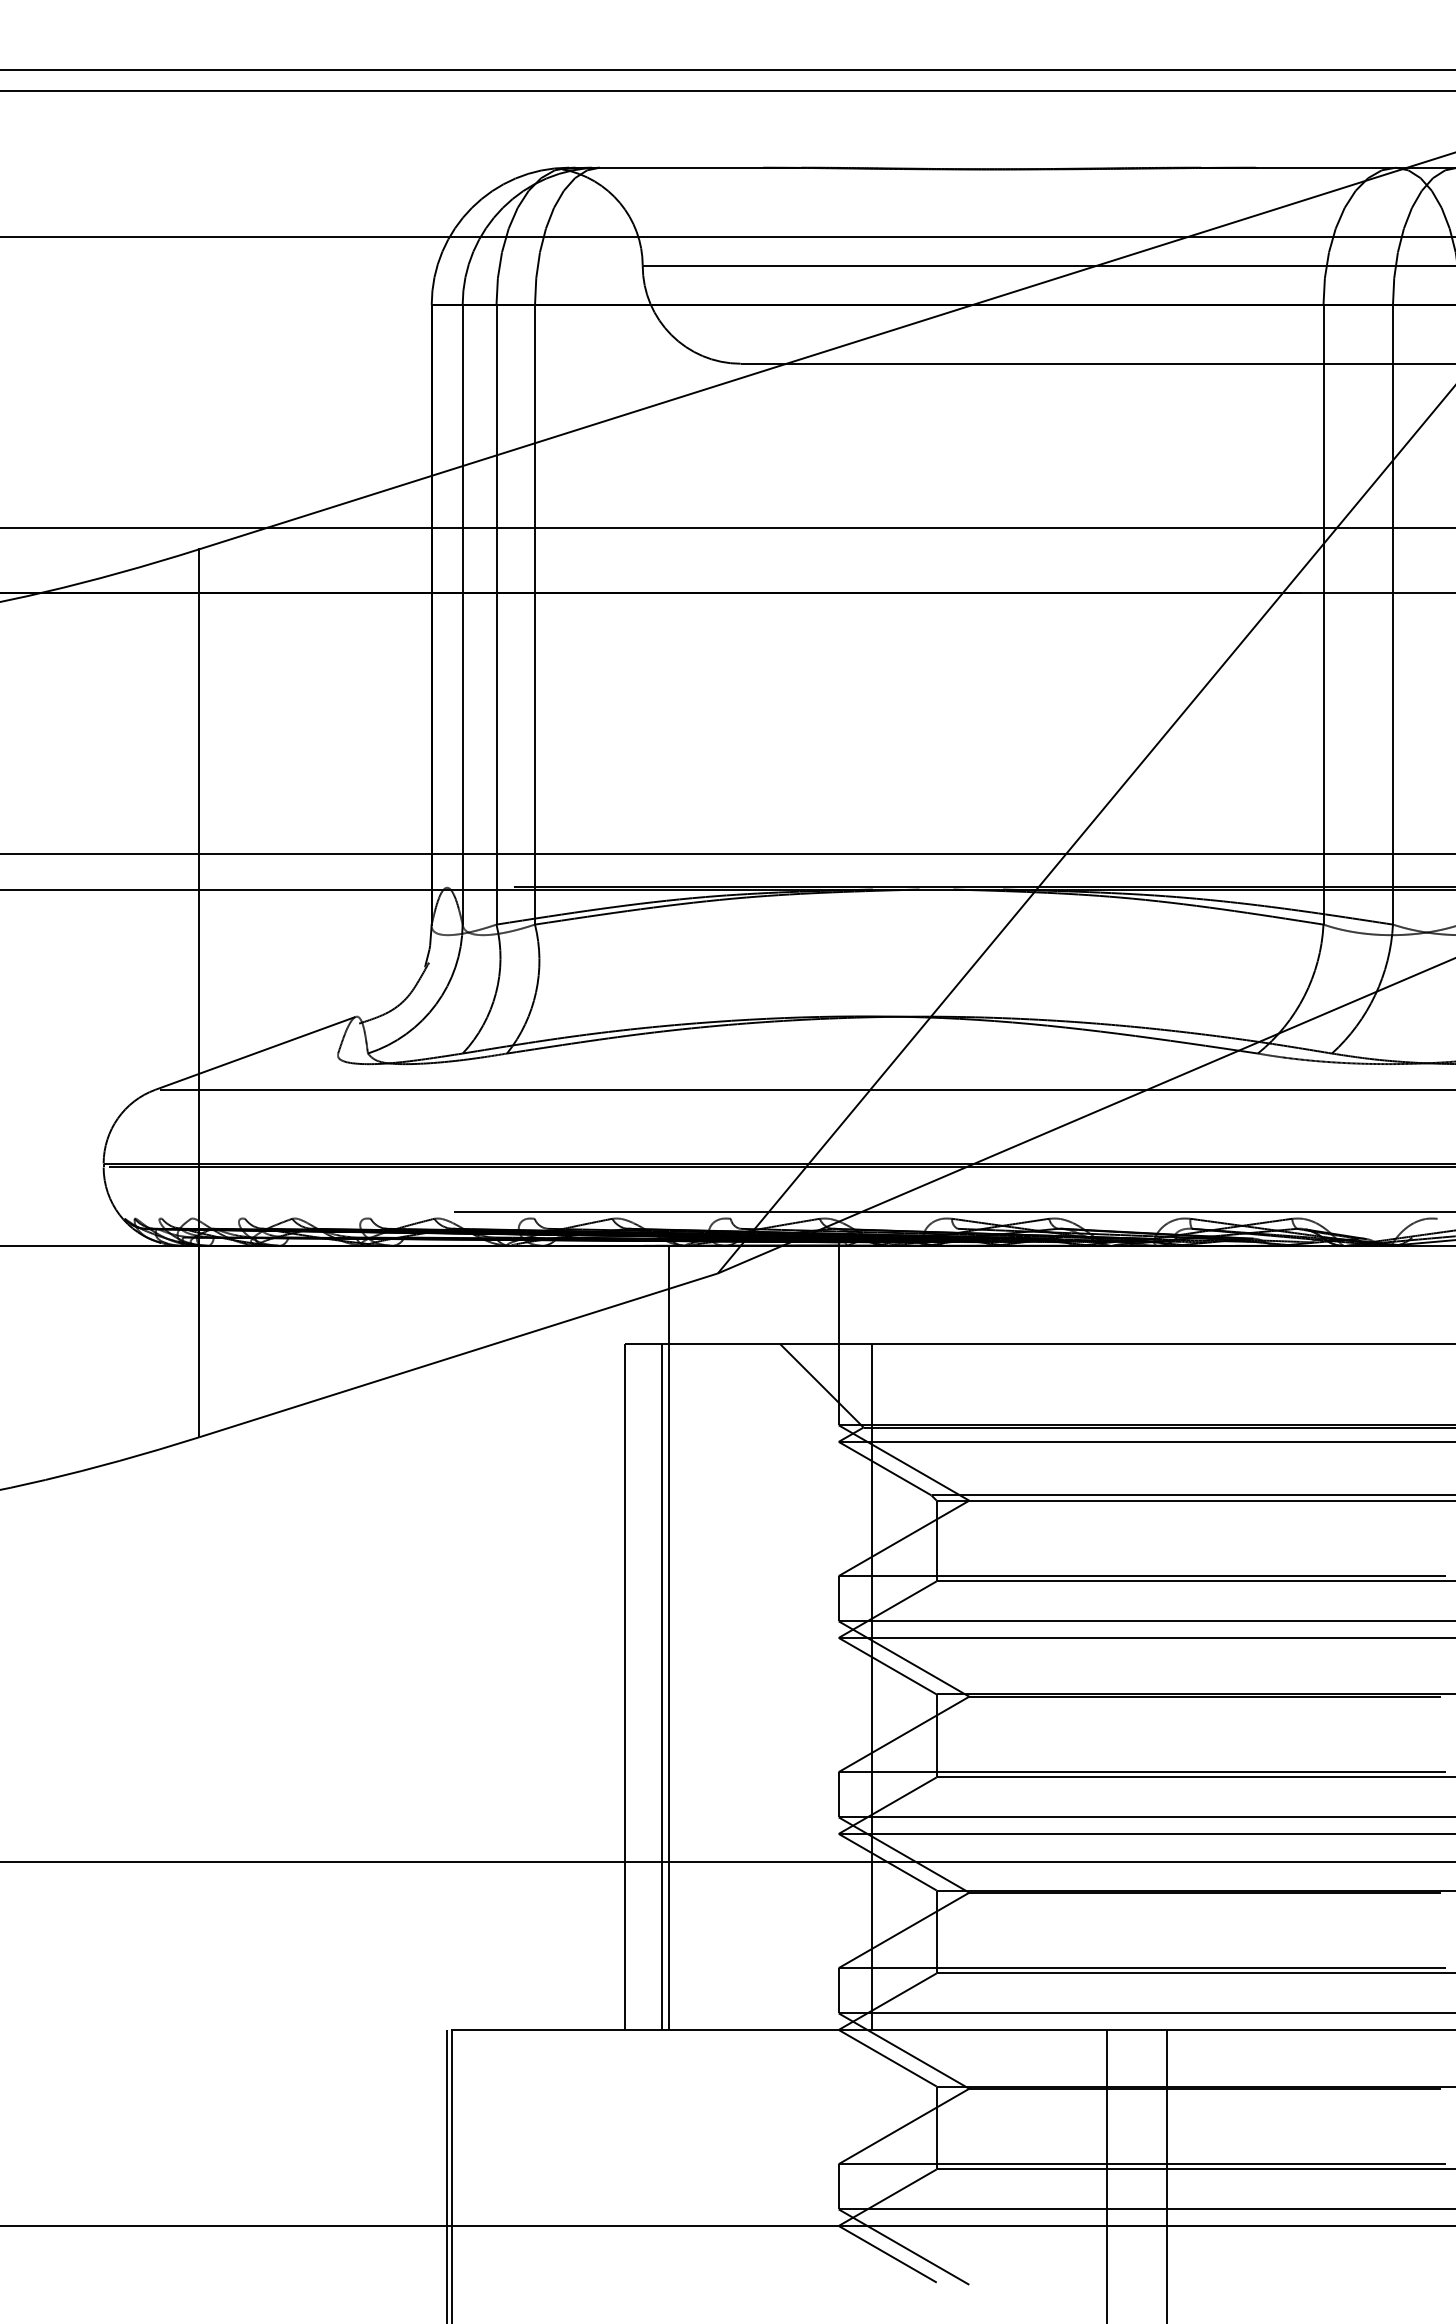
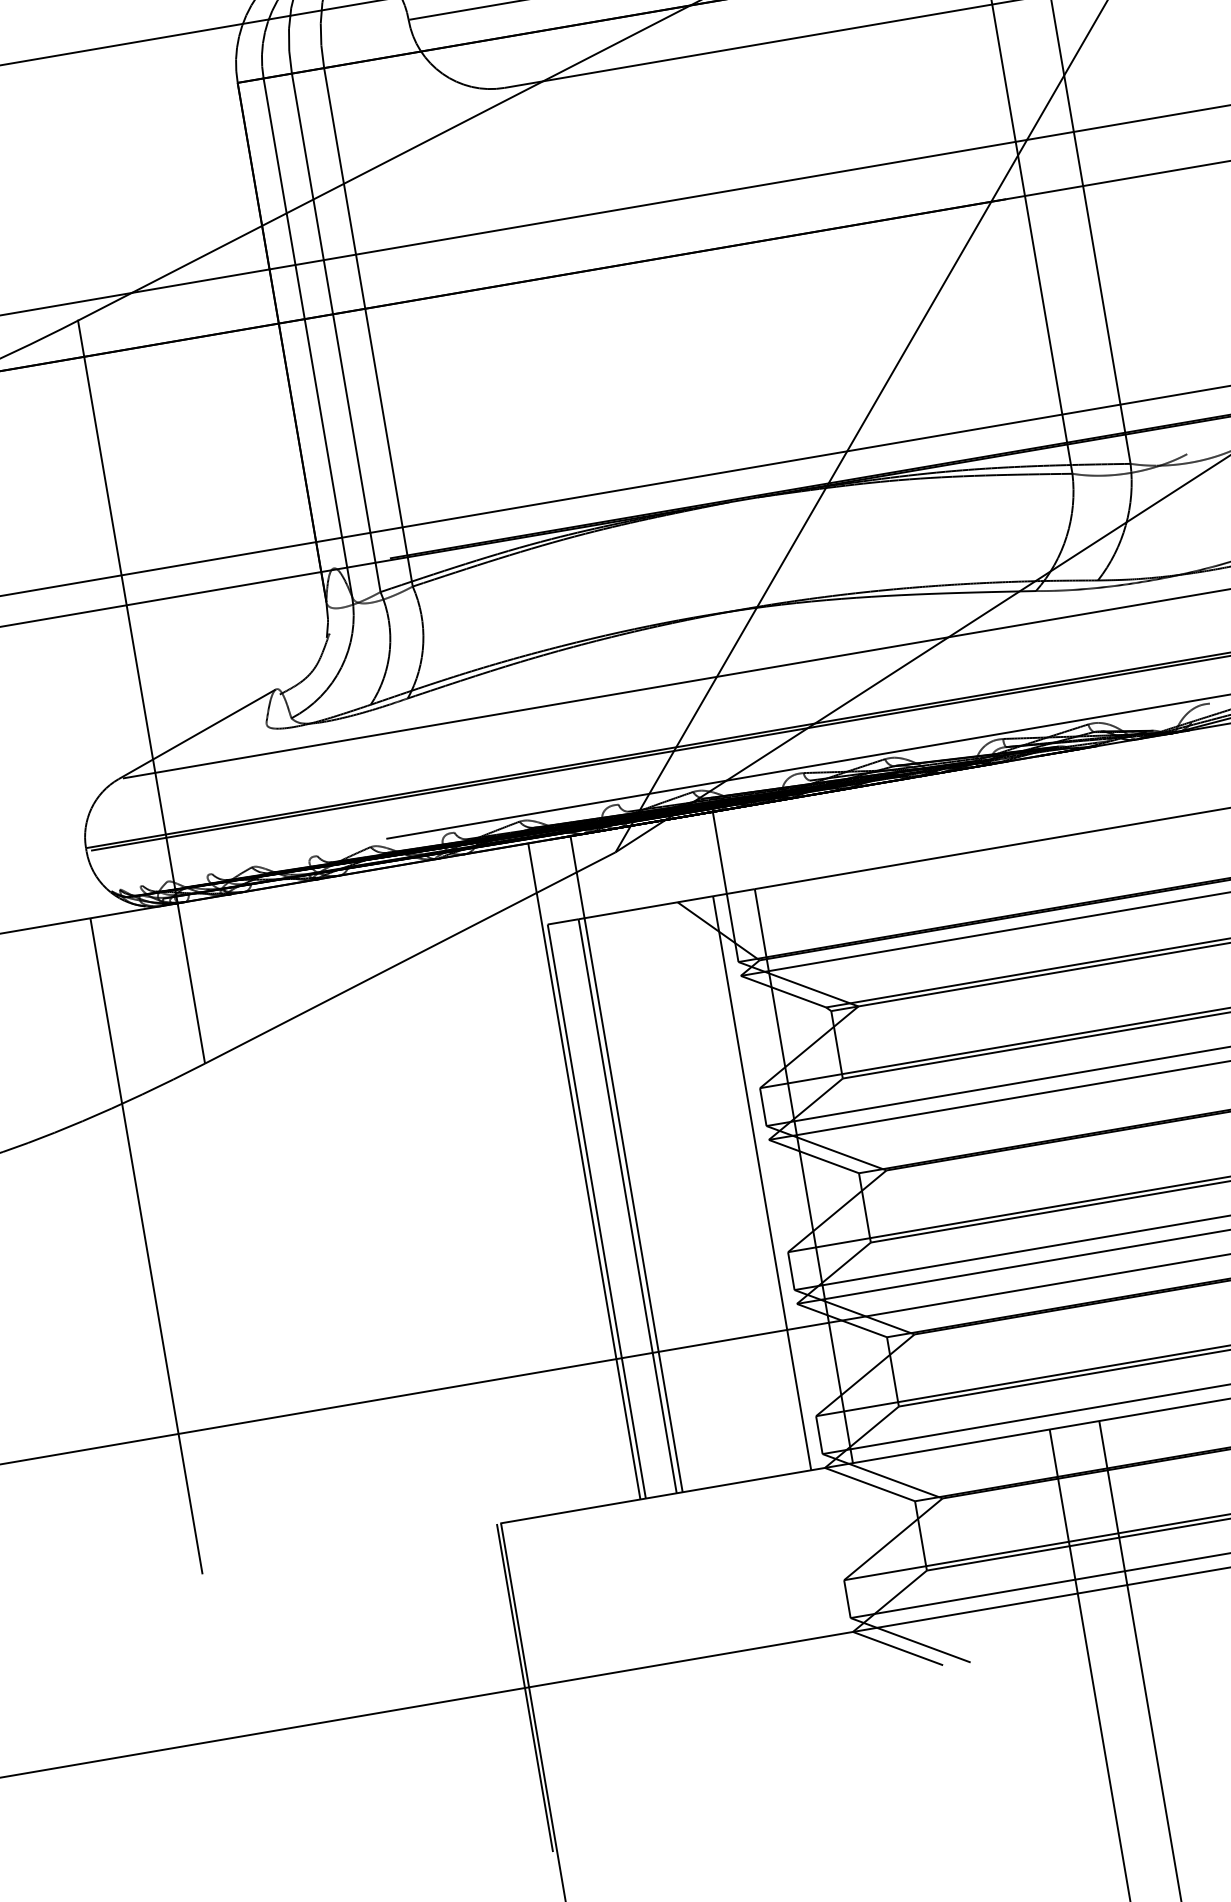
line: (94, 1637) -> (146, 1246), added
line: (618, 1637) -> (584, 1171), added
line: (822, 1686) -> (762, 1182), added

